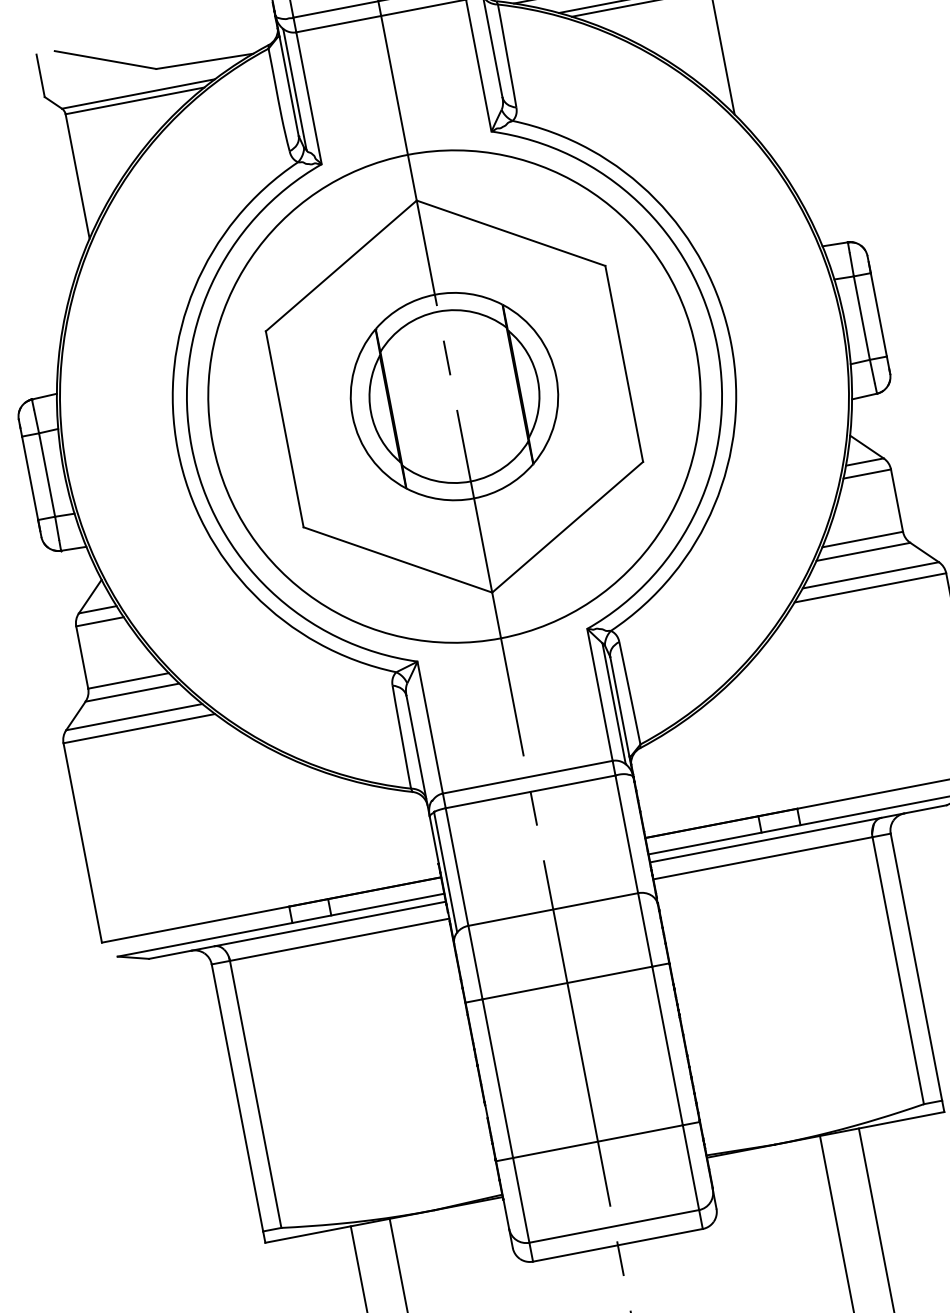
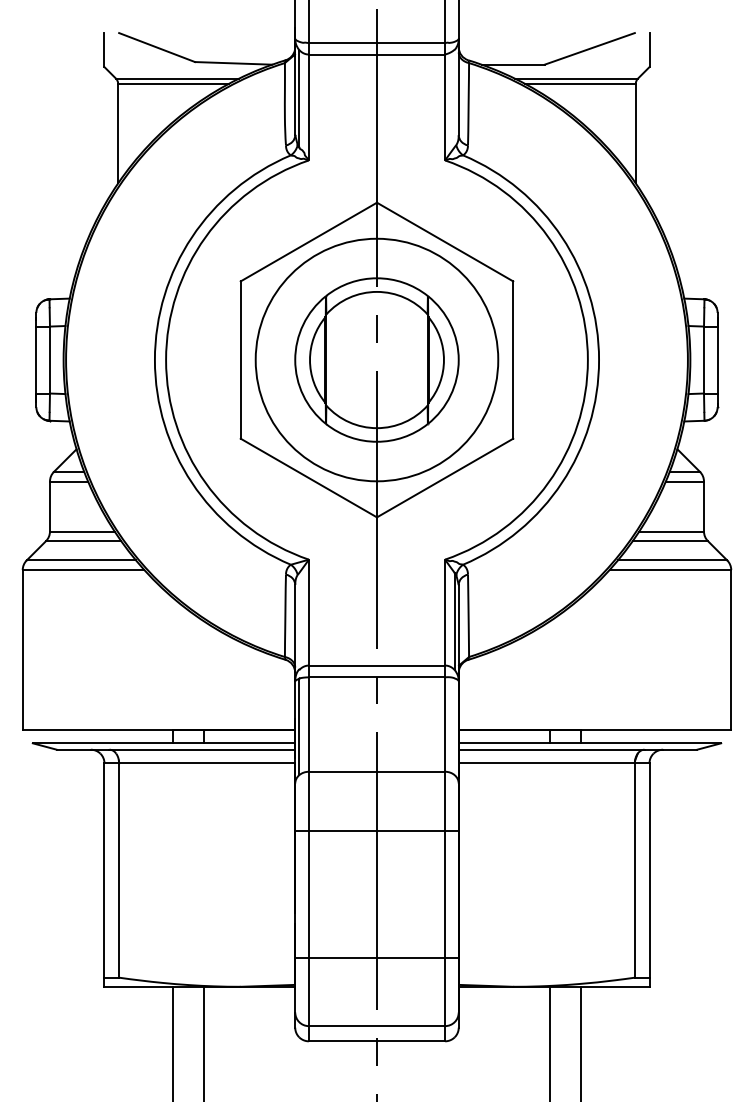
circle: (453, 396) -> (376, 359), size x0.62

